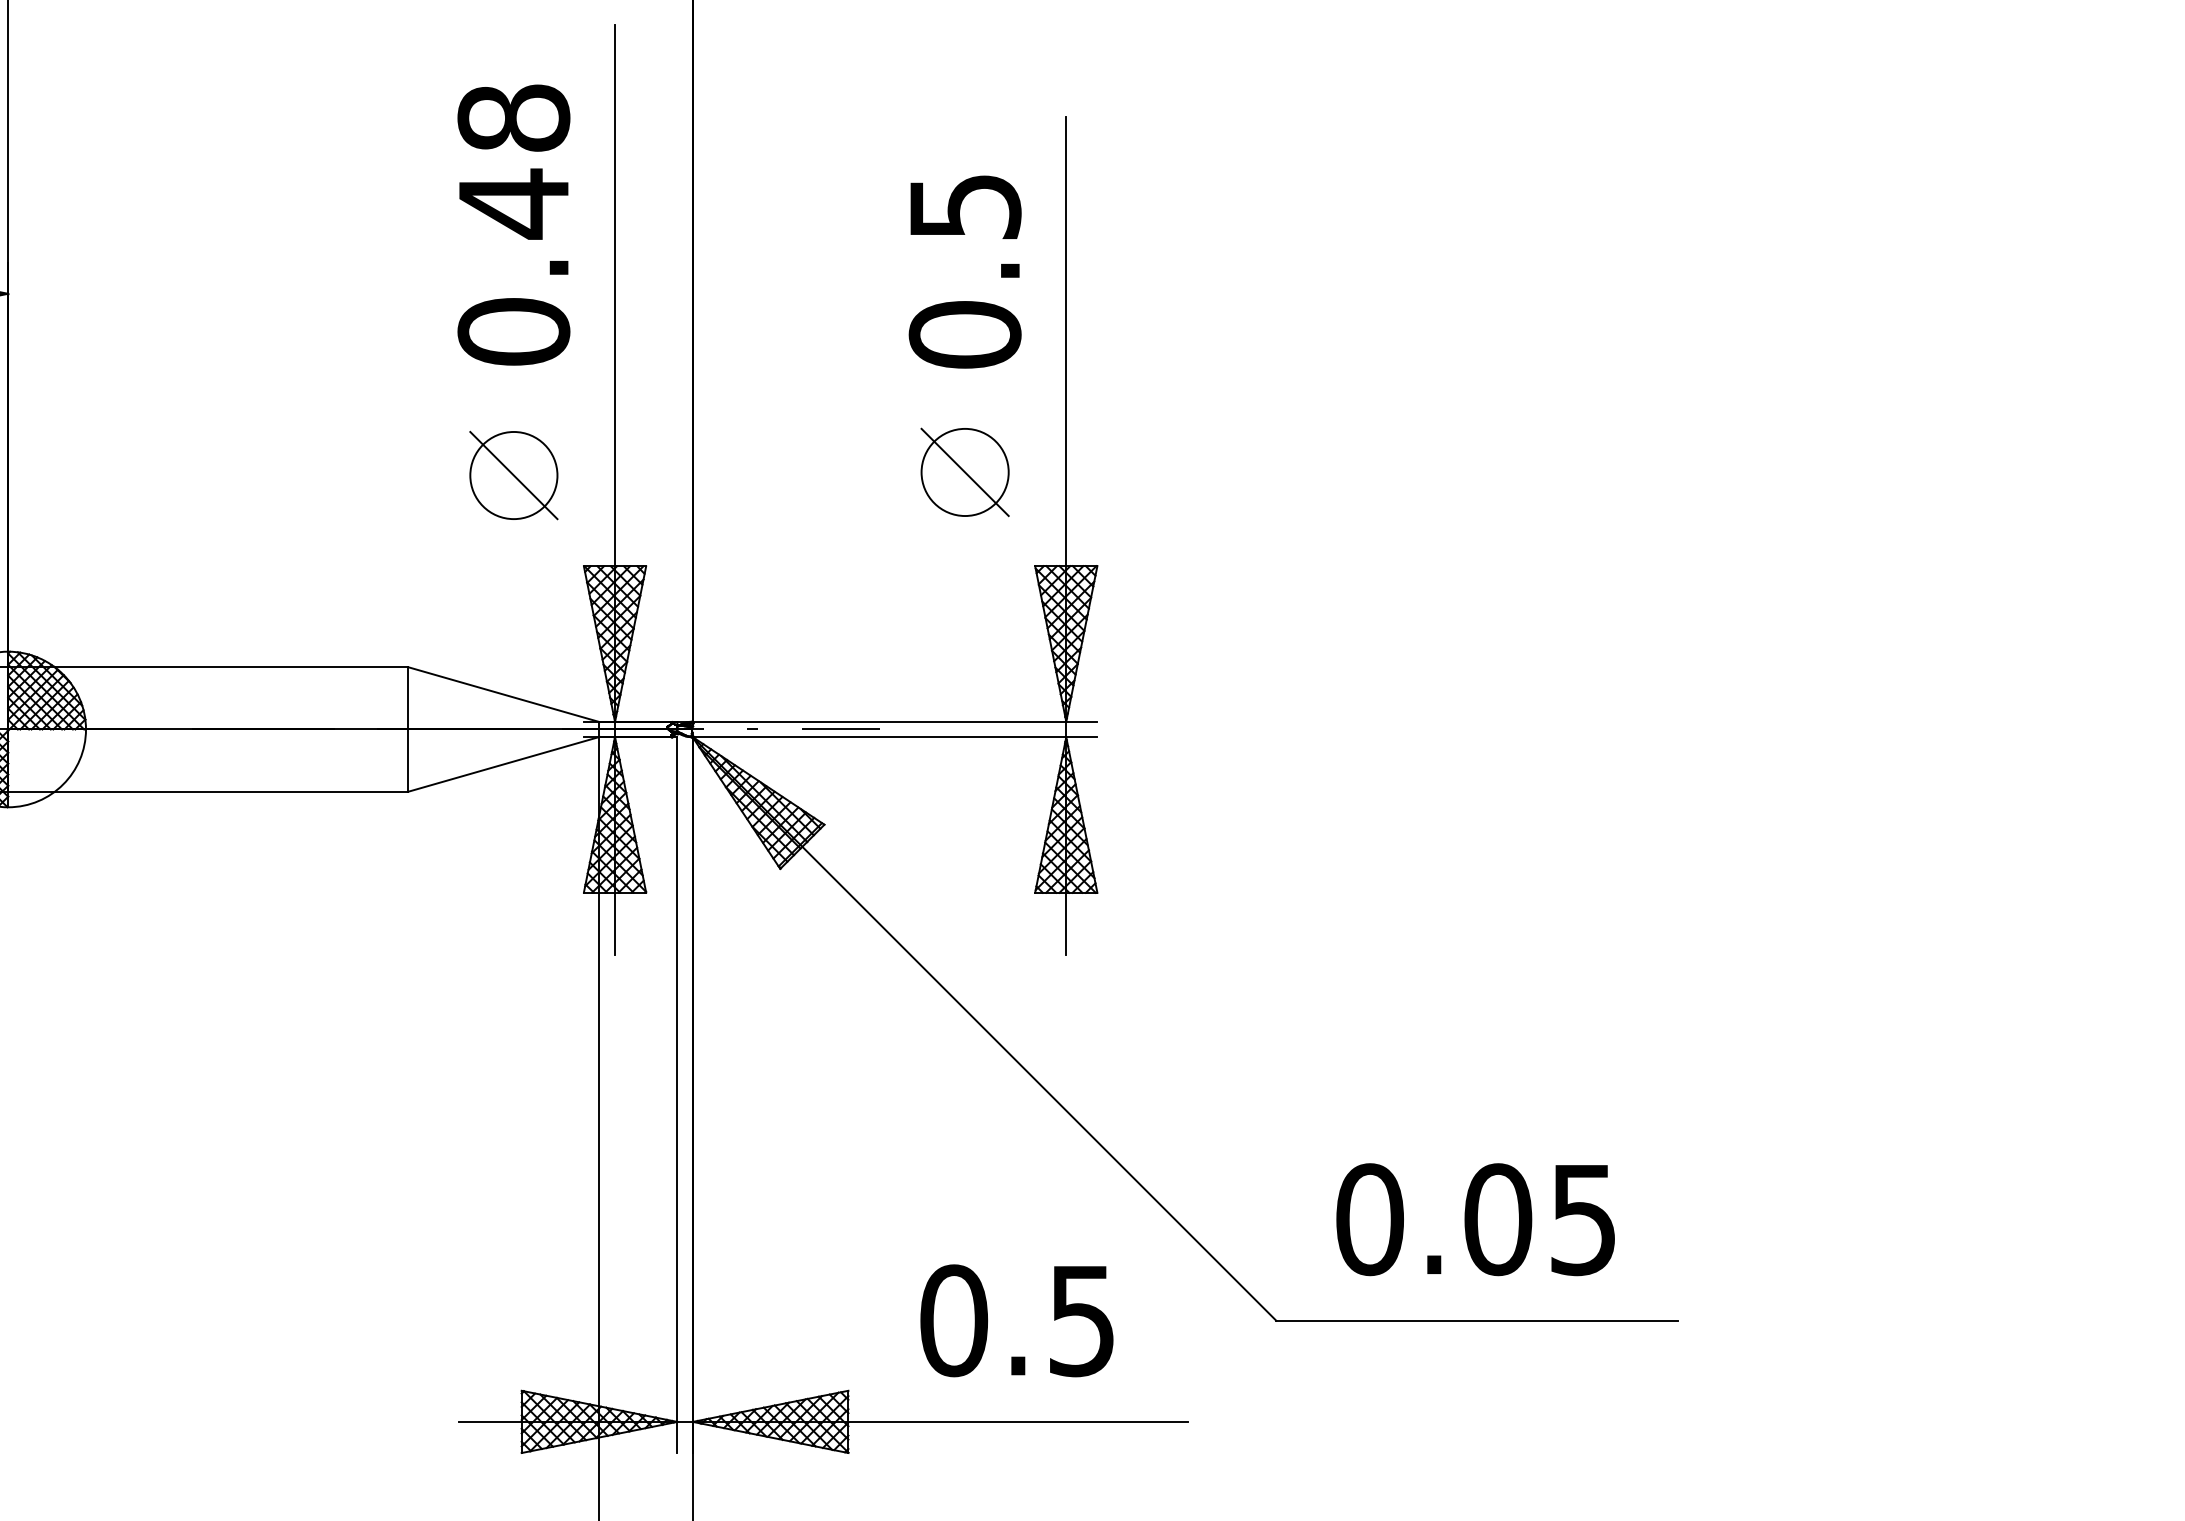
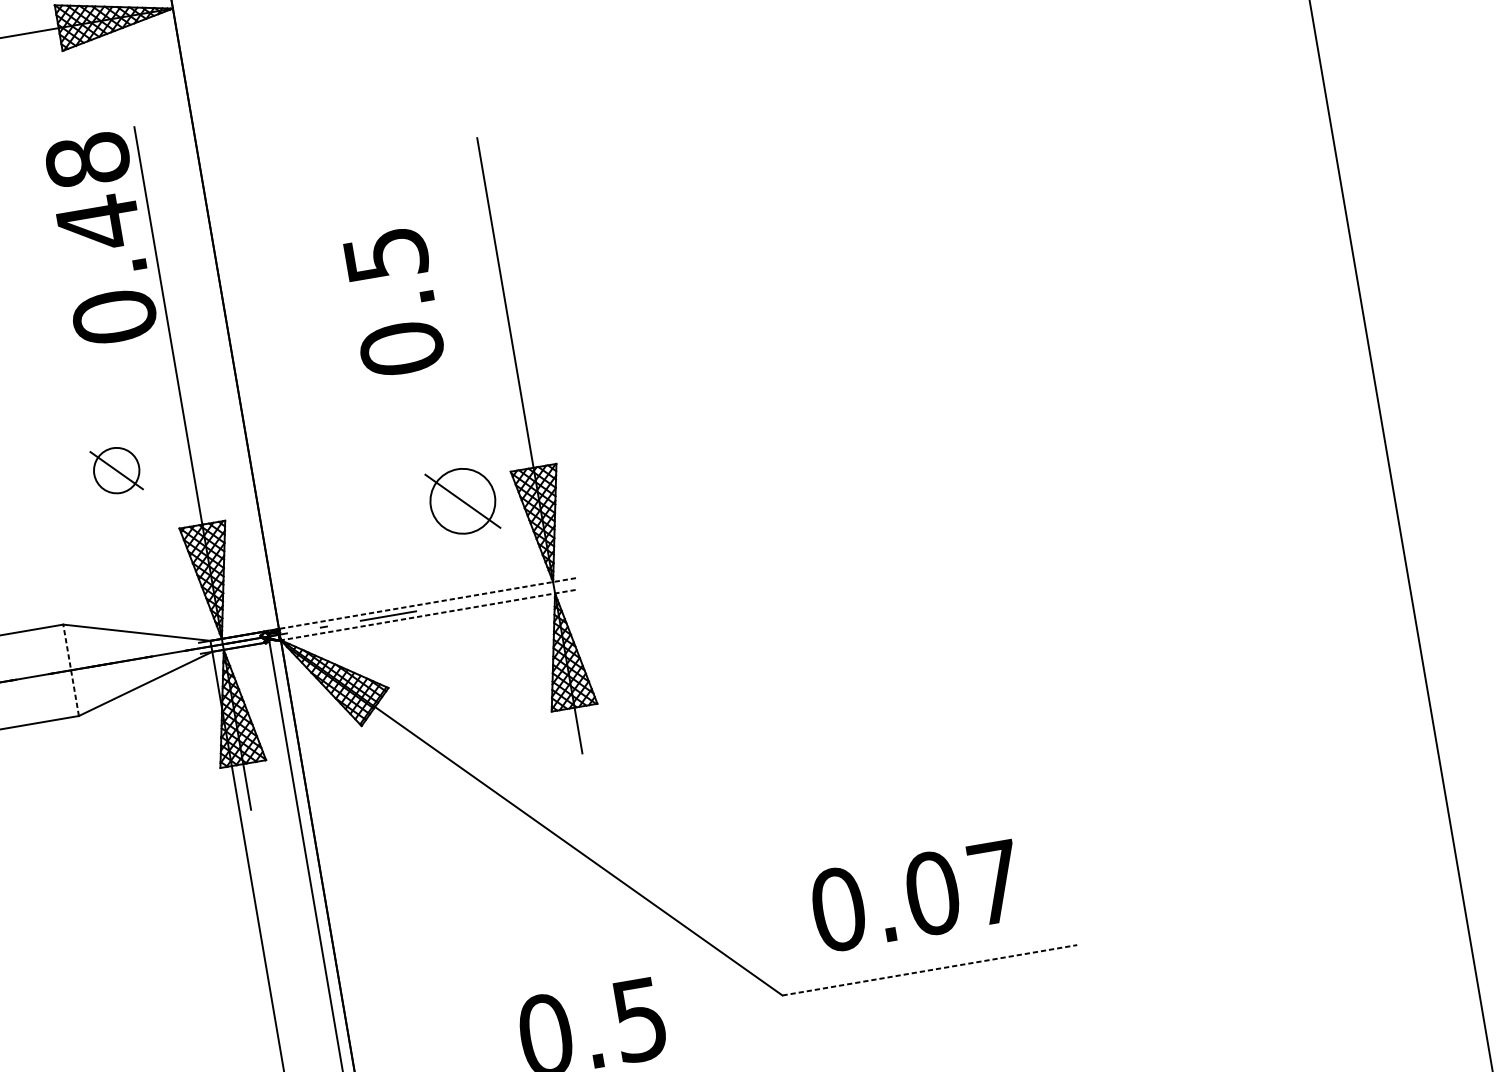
text: (513, 224) -> (100, 238), moved
text: (964, 271) -> (393, 302), moved
part: (964, 472) -> (462, 501), moved
part: (513, 475) -> (116, 470), size x0.7
line: (893, 721) -> (426, 603), solid -> dashed
line: (408, 729) -> (71, 670), solid -> dashed
line: (894, 737) -> (428, 615), solid -> dashed
text: (1583, 1220) -> (995, 883), 0.05 -> 0.07
line: (1477, 1320) -> (930, 970), solid -> dashed

